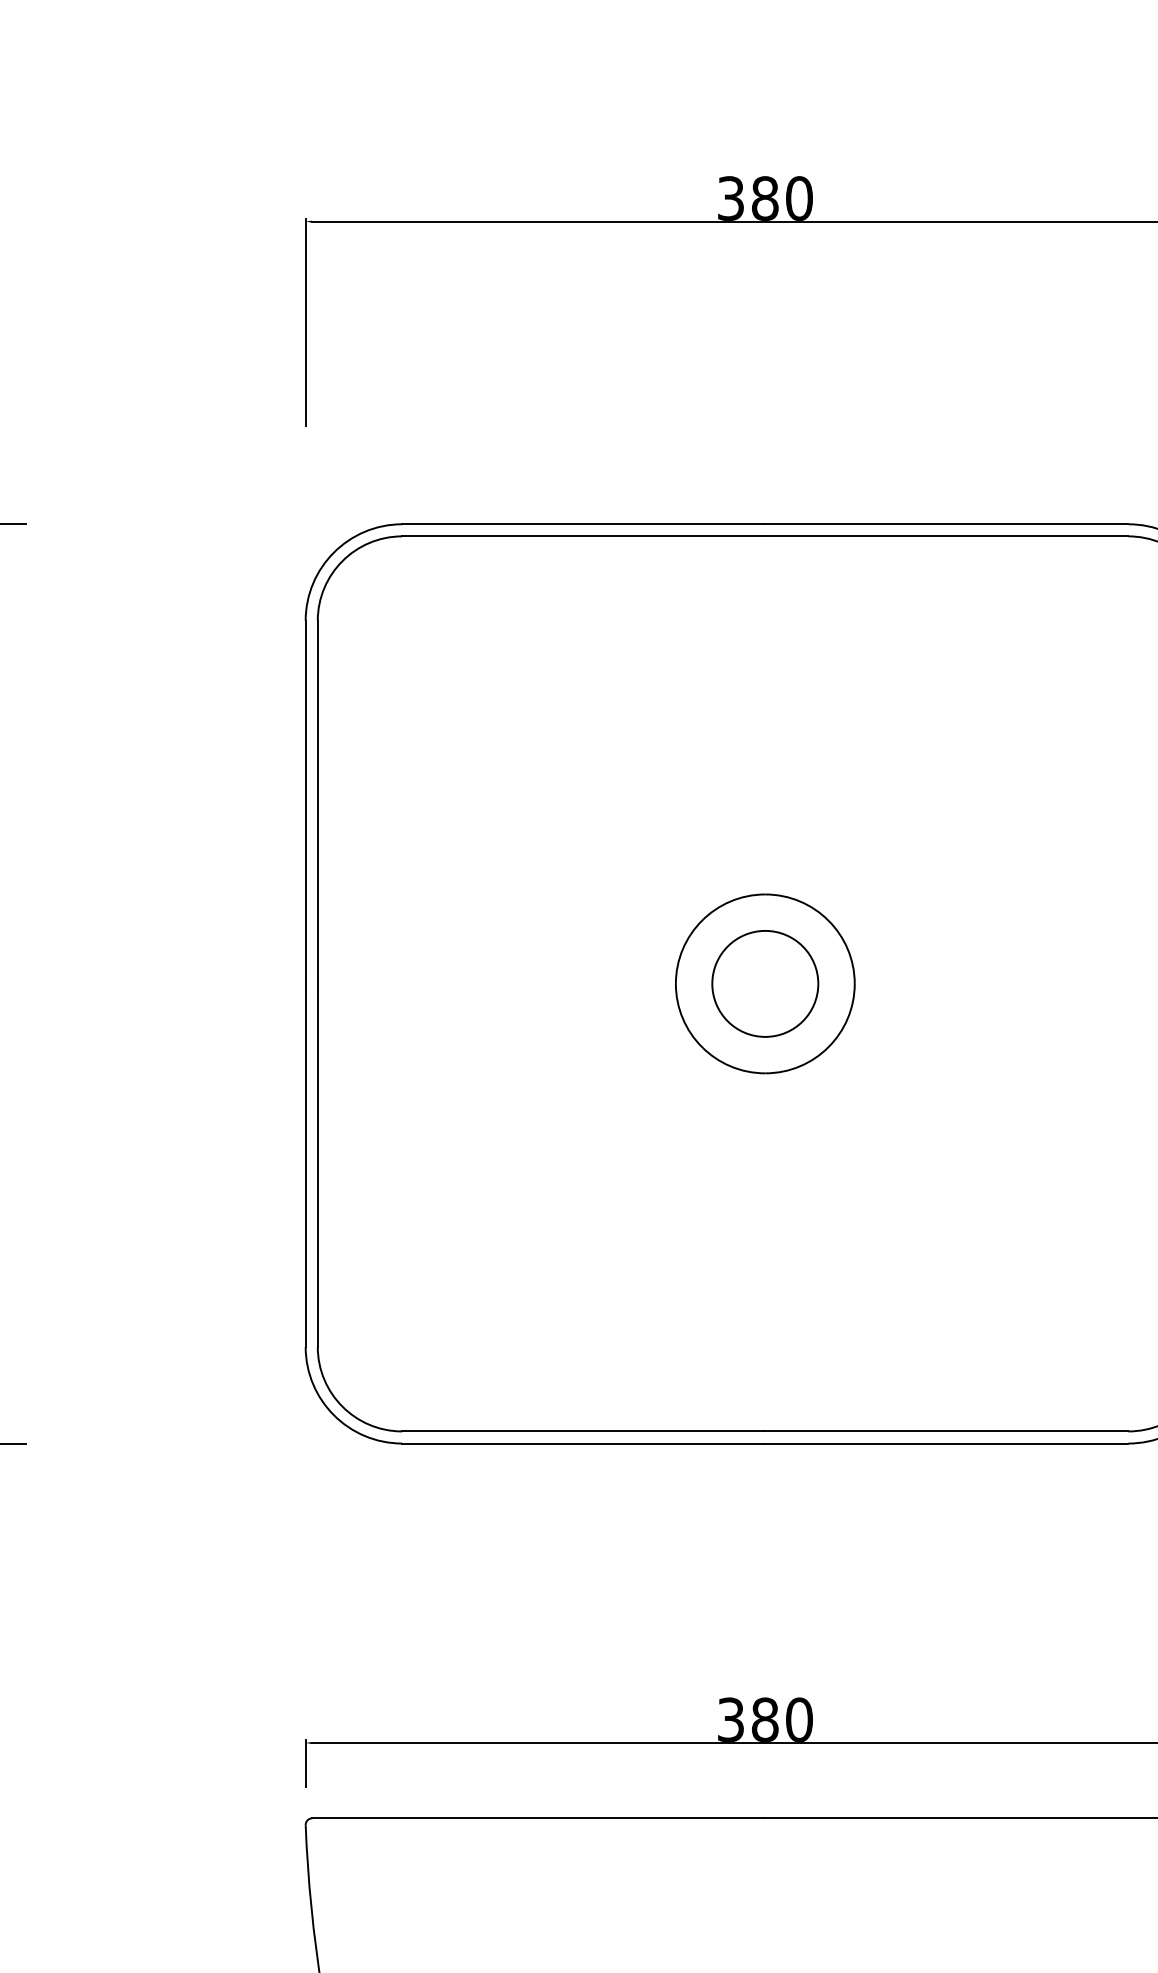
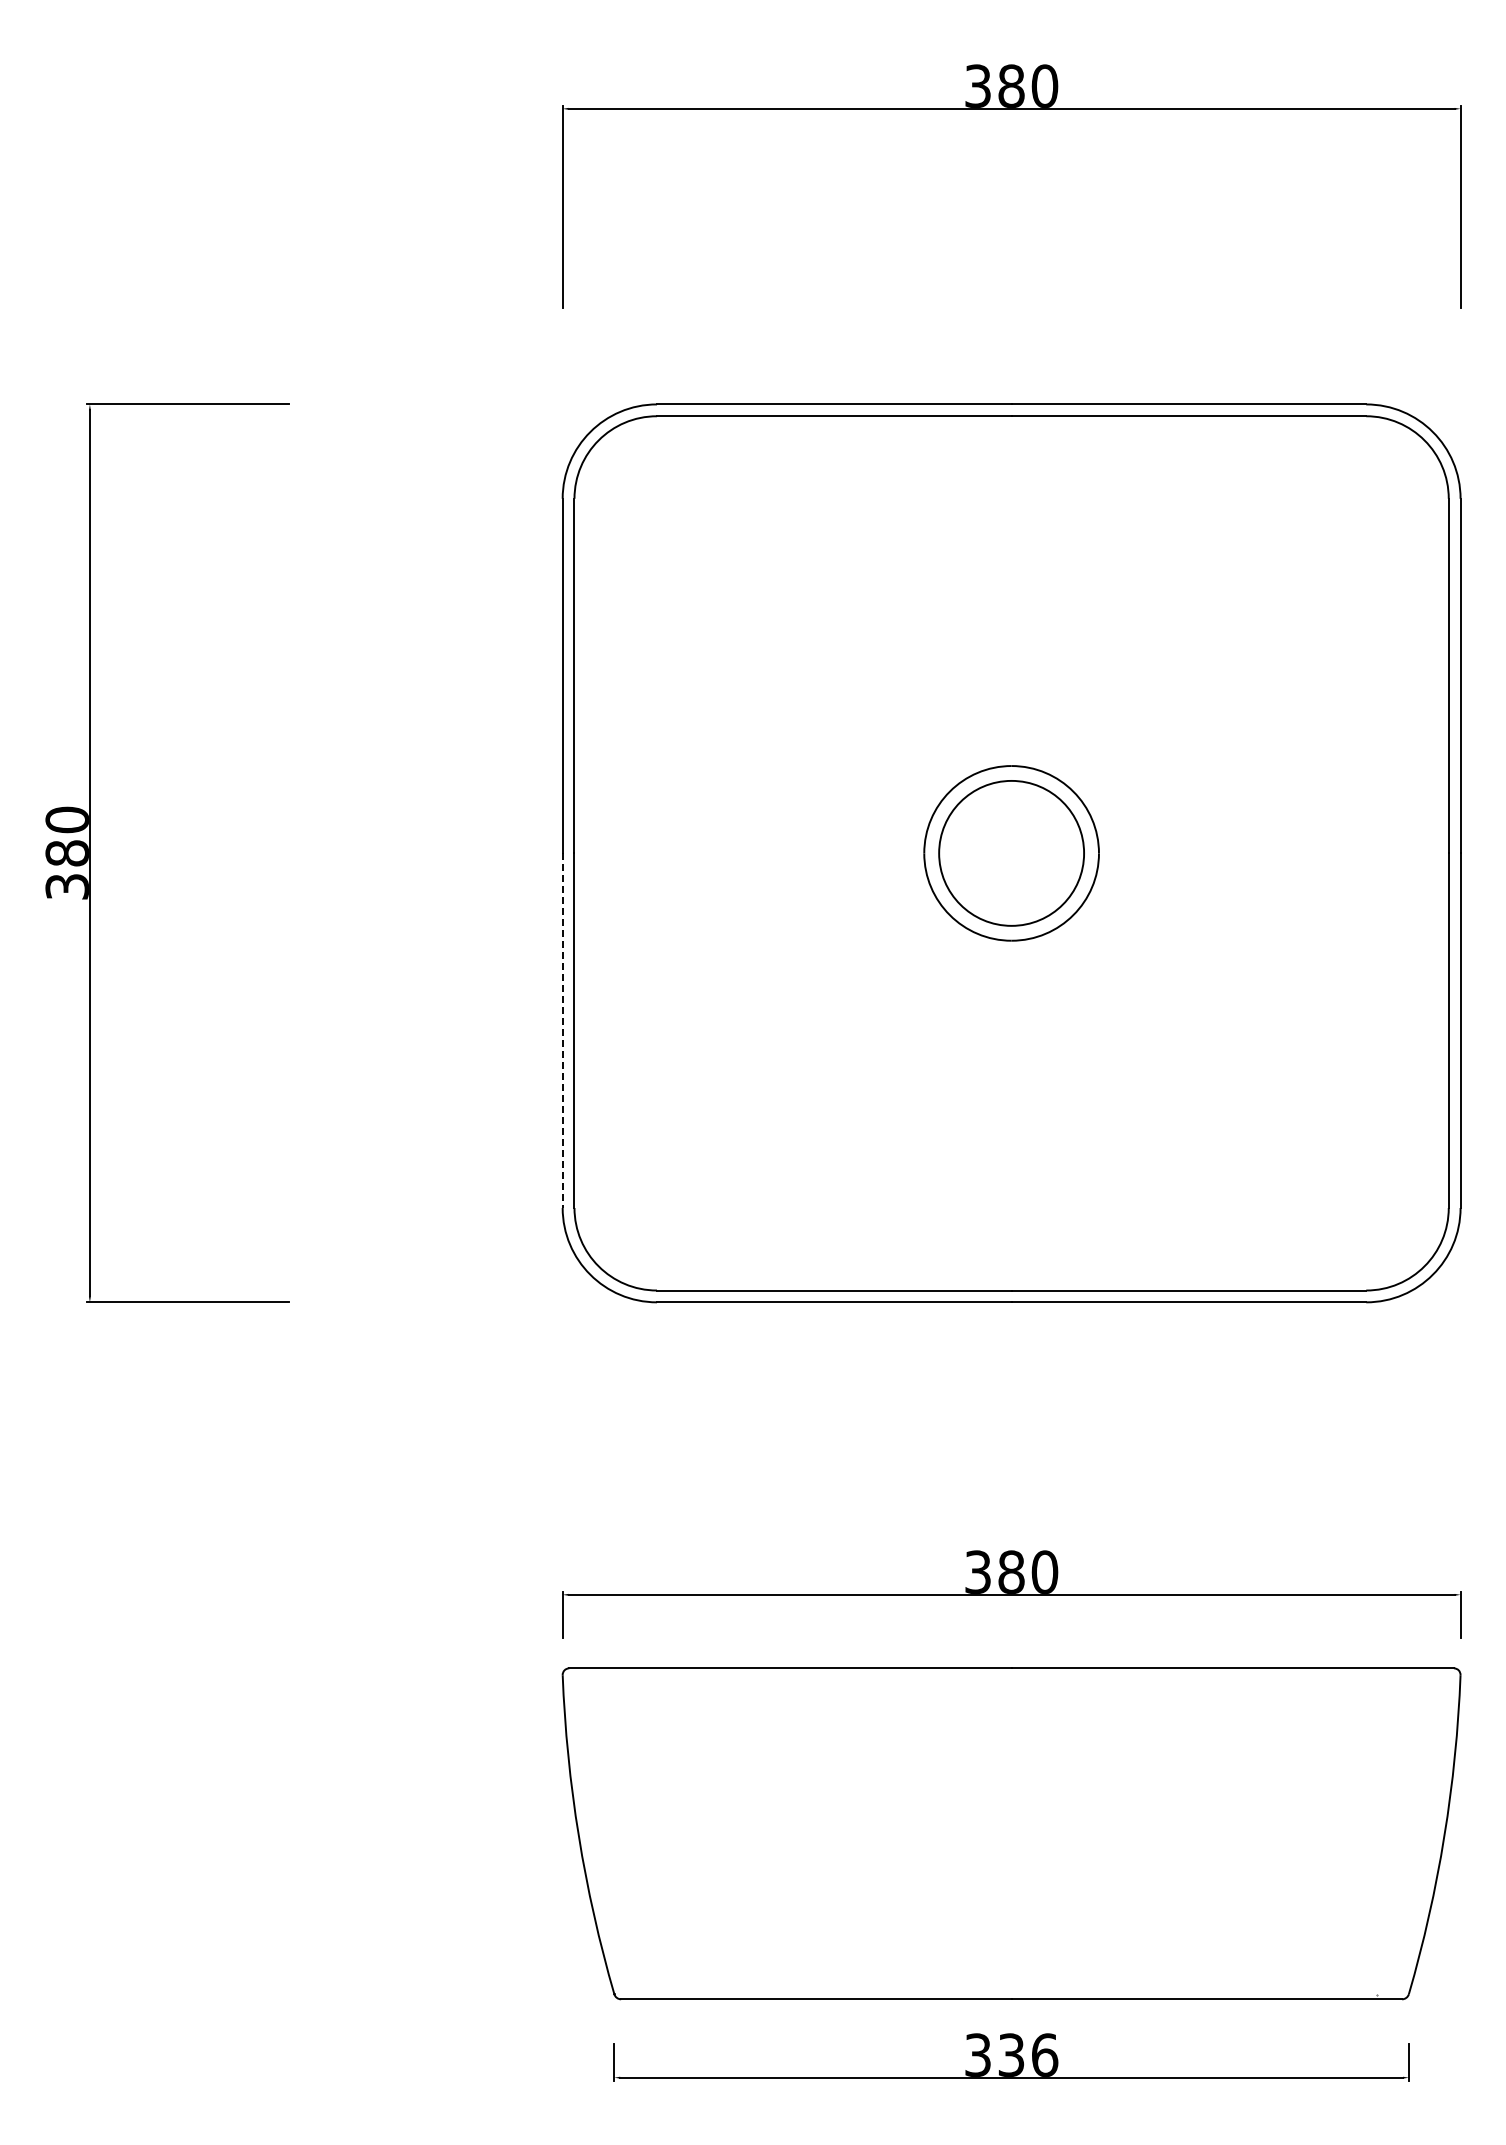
circle: (765, 984) -> (1011, 853), size x1.4
line: (305, 1166) -> (562, 1031), solid -> dashed

